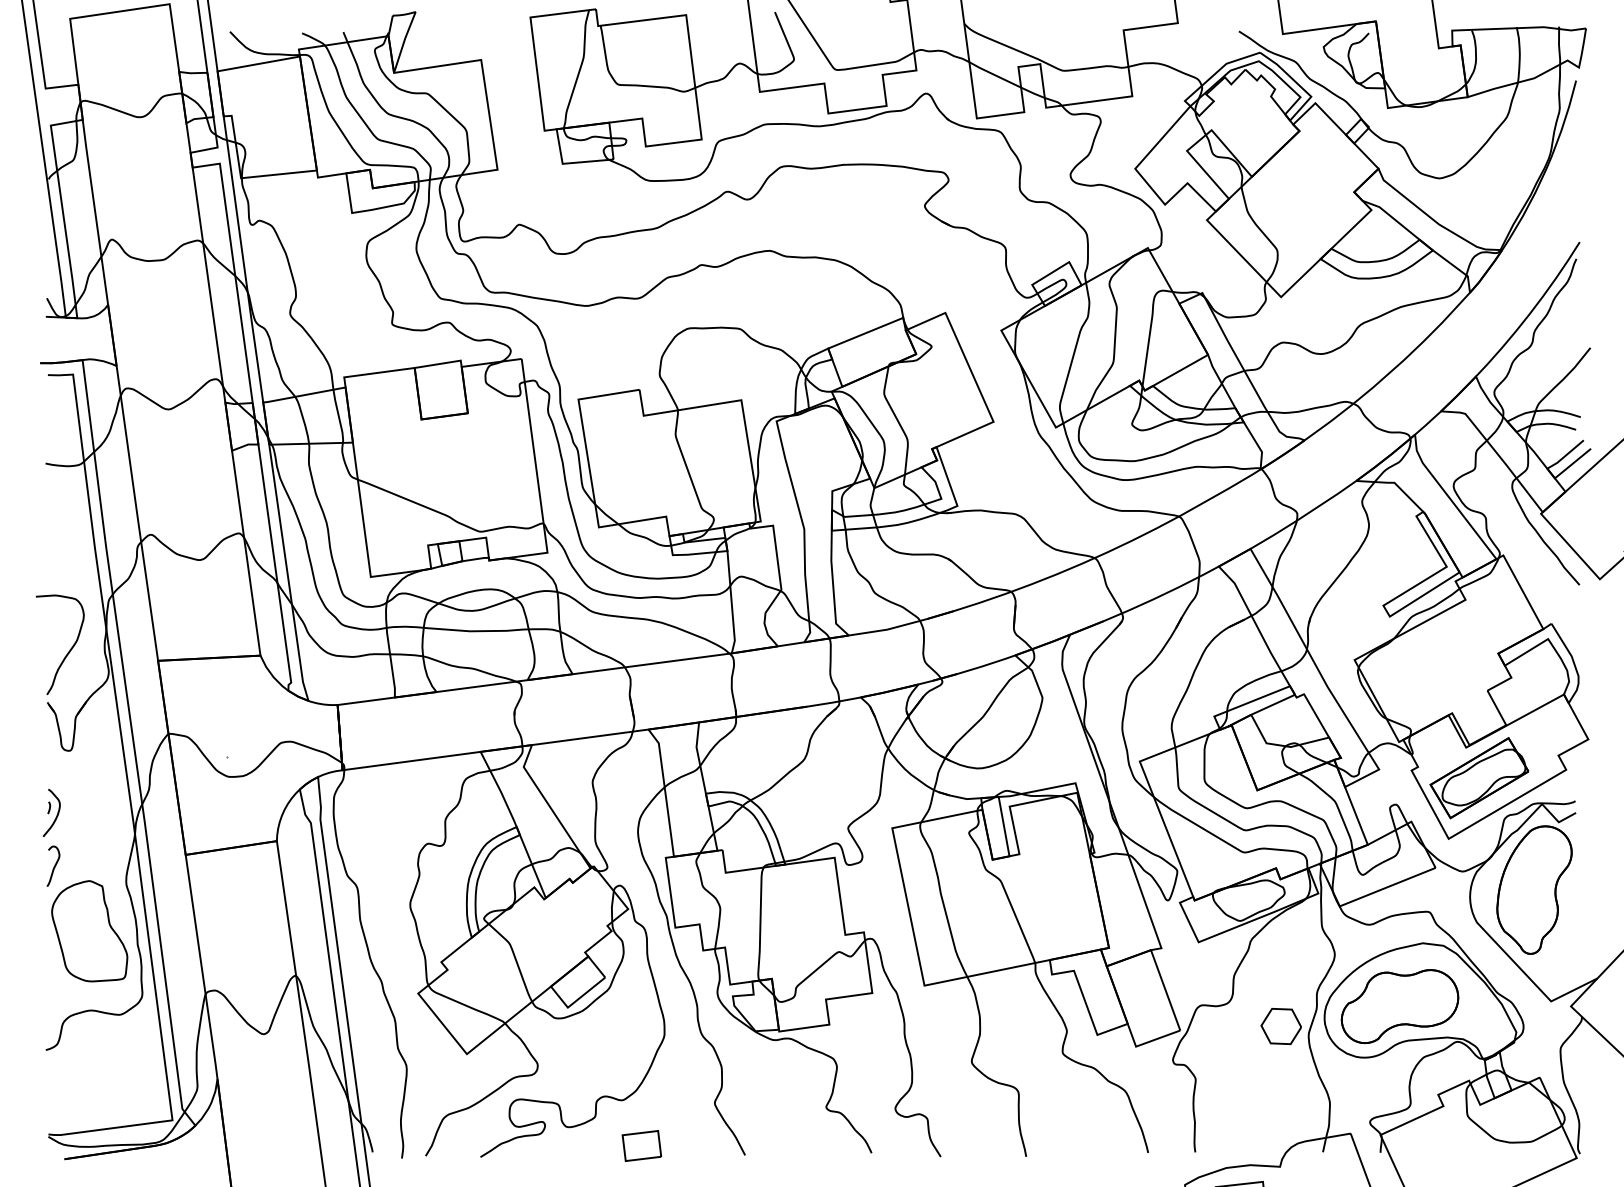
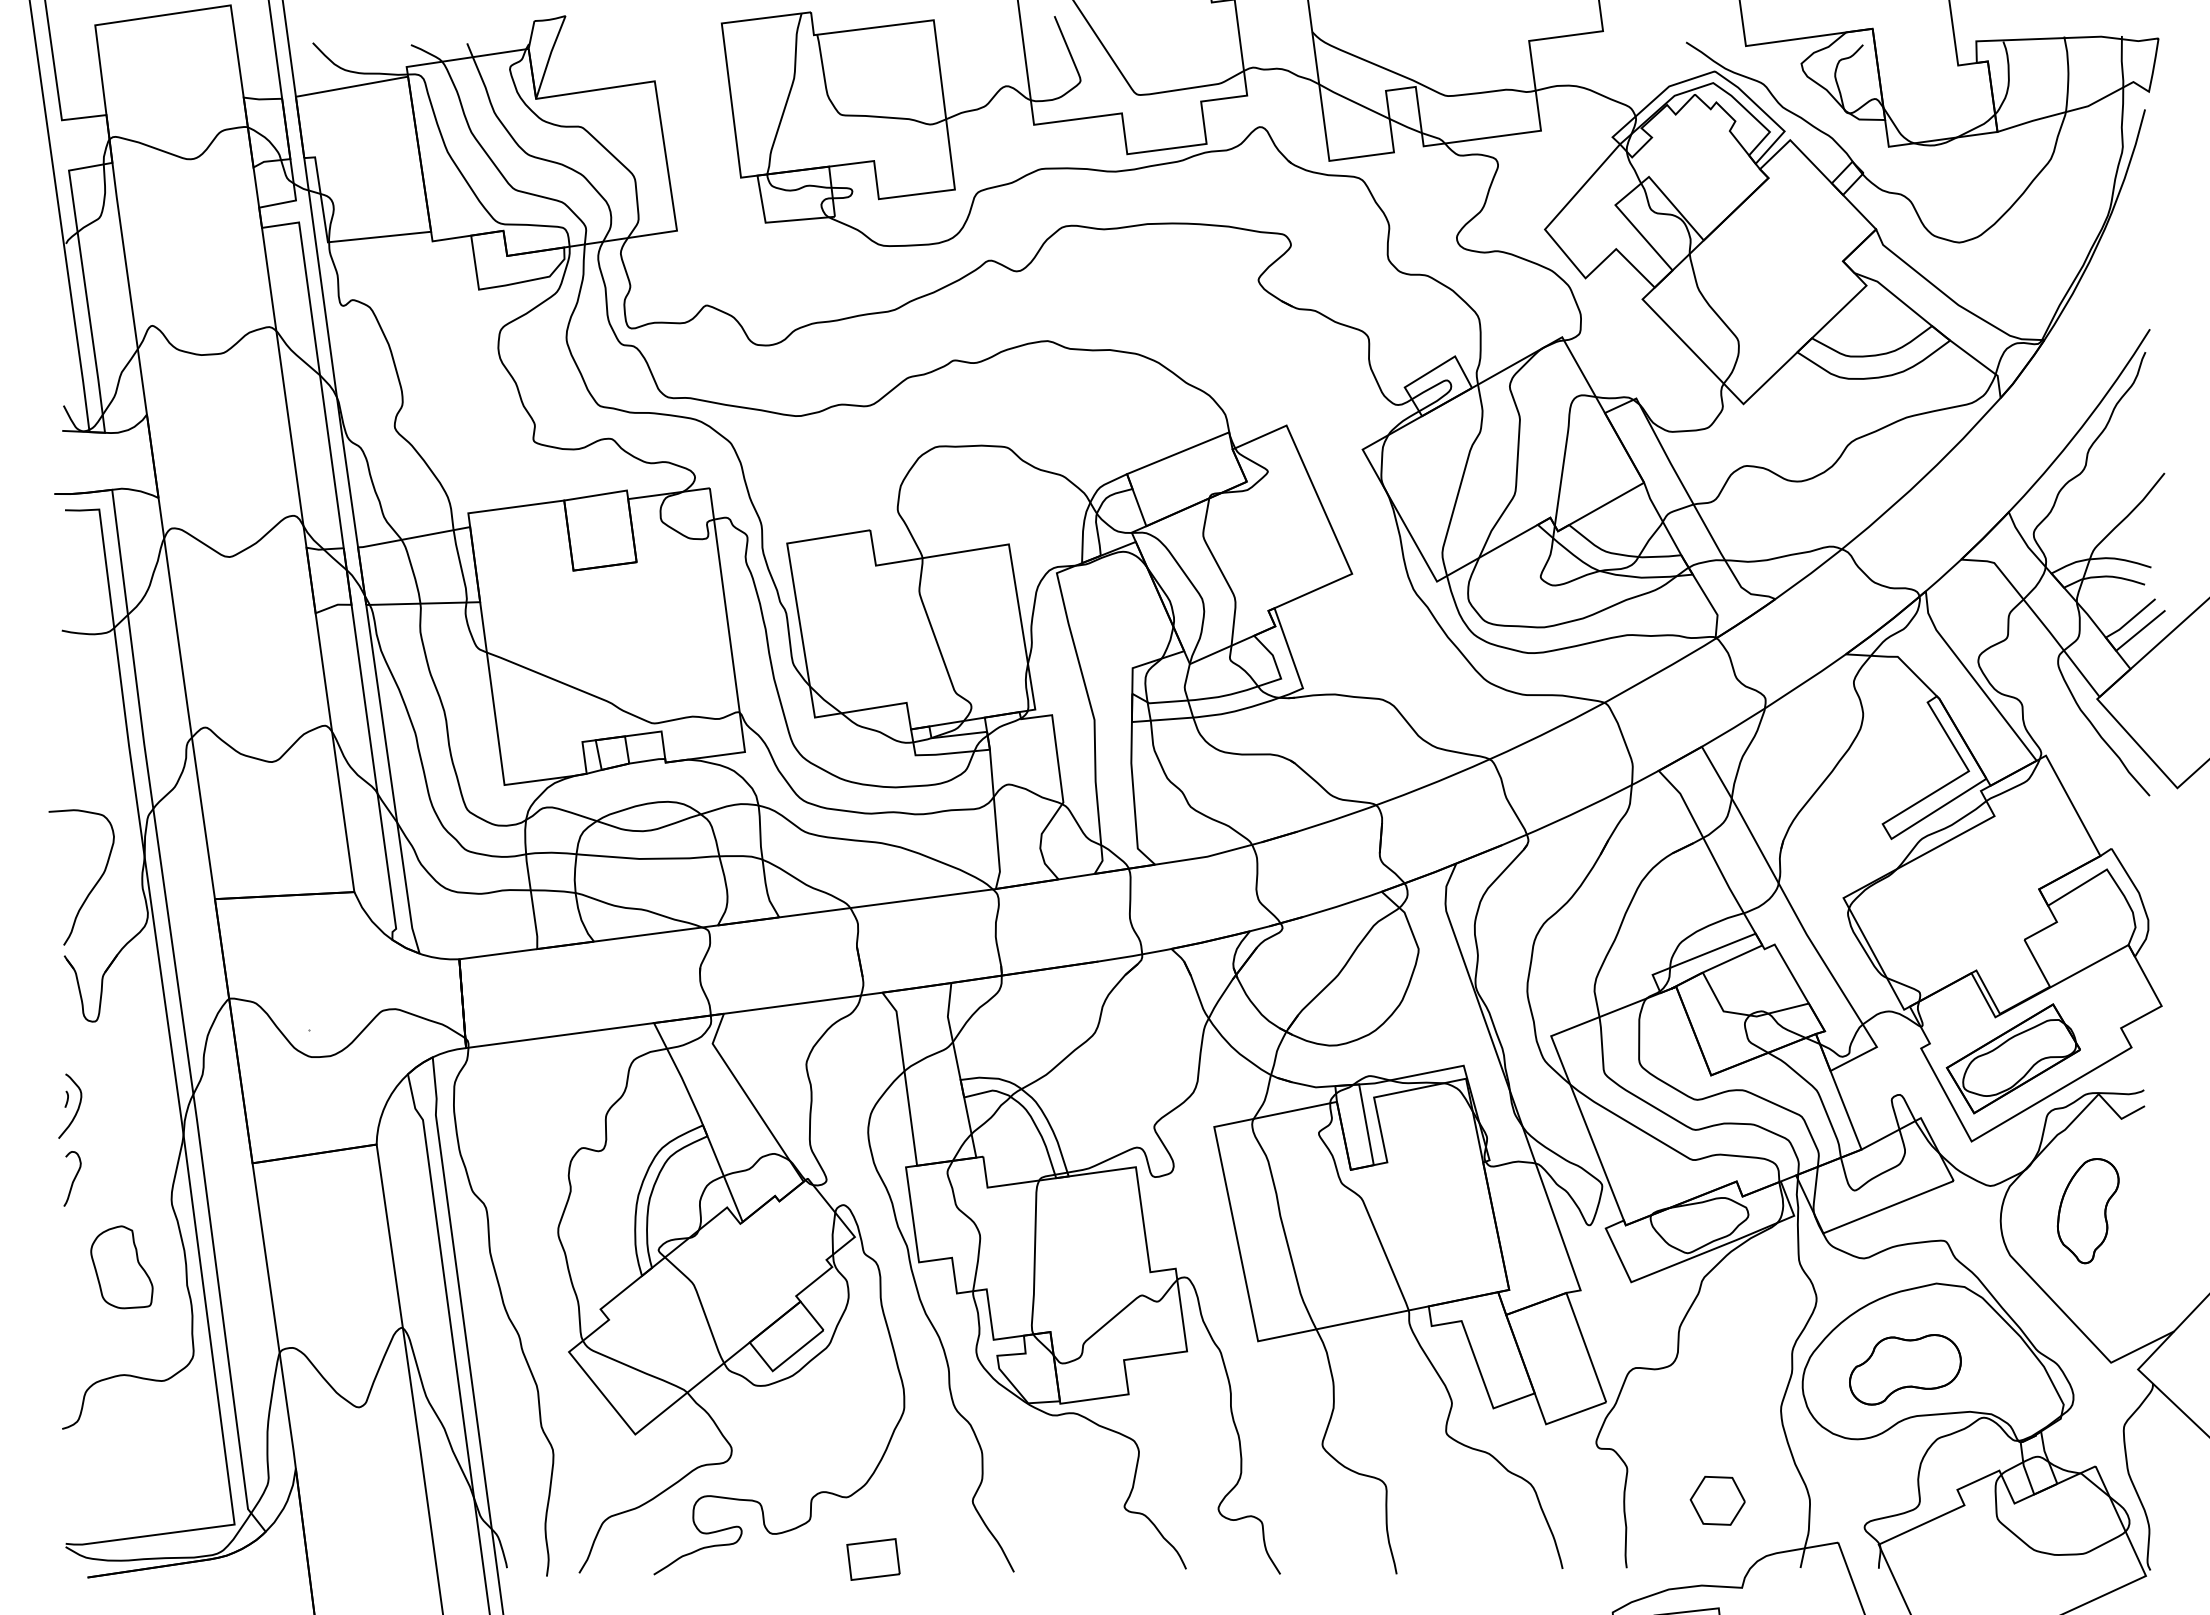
part: (1533, 889) -> (2087, 1210), size x0.6
part: (89, 931) -> (121, 1267), size x0.6
part: (1400, 1006) -> (1905, 1369), size x0.7
part: (1281, 1026) -> (1717, 1500), moved

